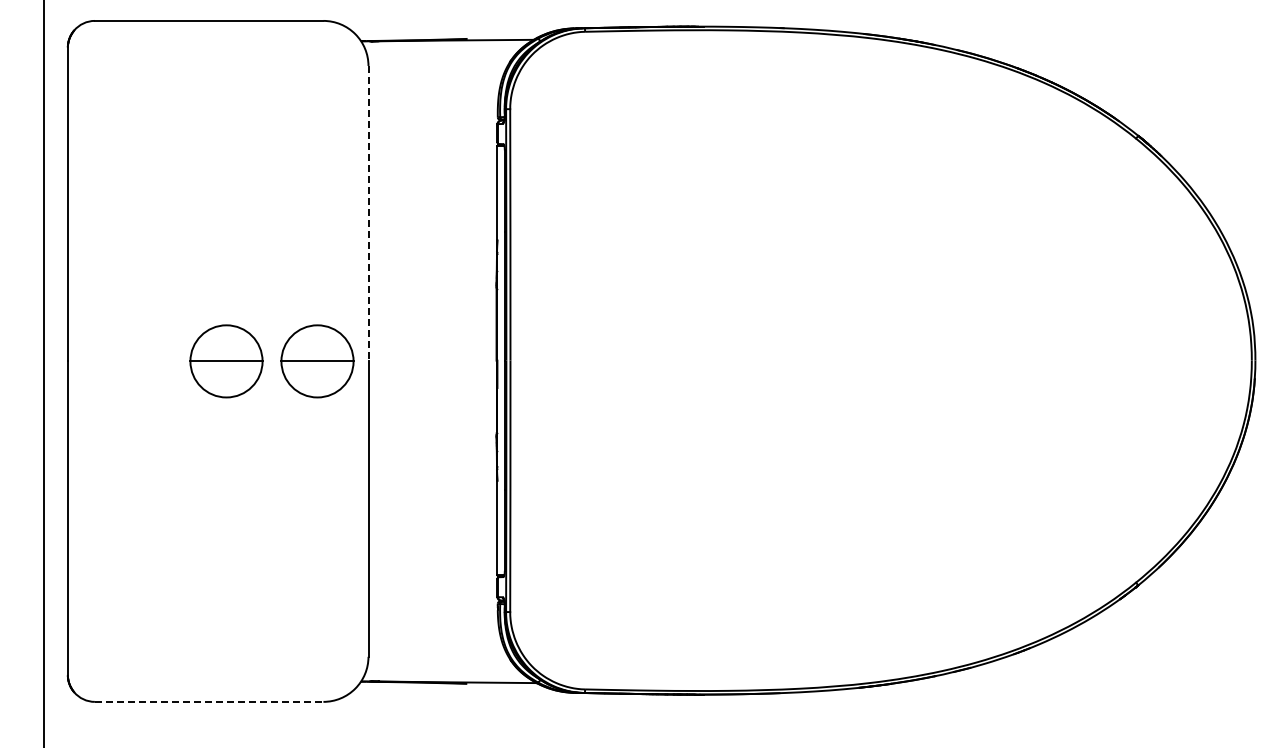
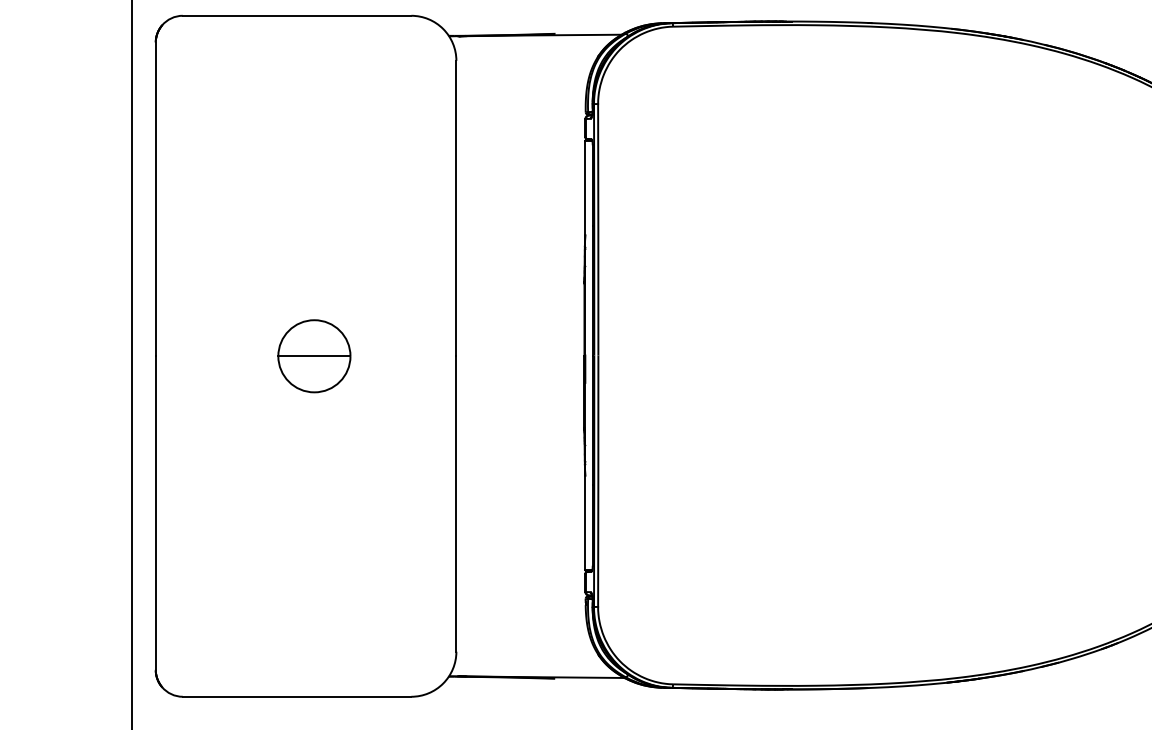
line: (368, 213) -> (456, 208), dashed -> solid
part: (317, 361) -> (405, 356), removed
line: (209, 701) -> (297, 696), dashed -> solid

